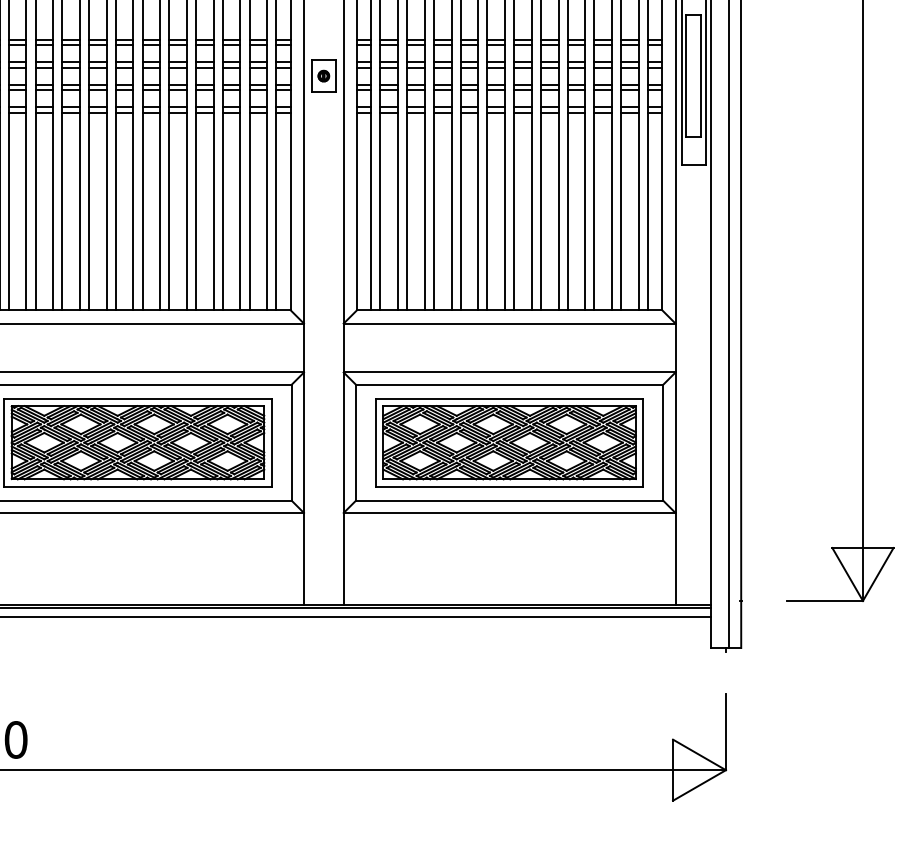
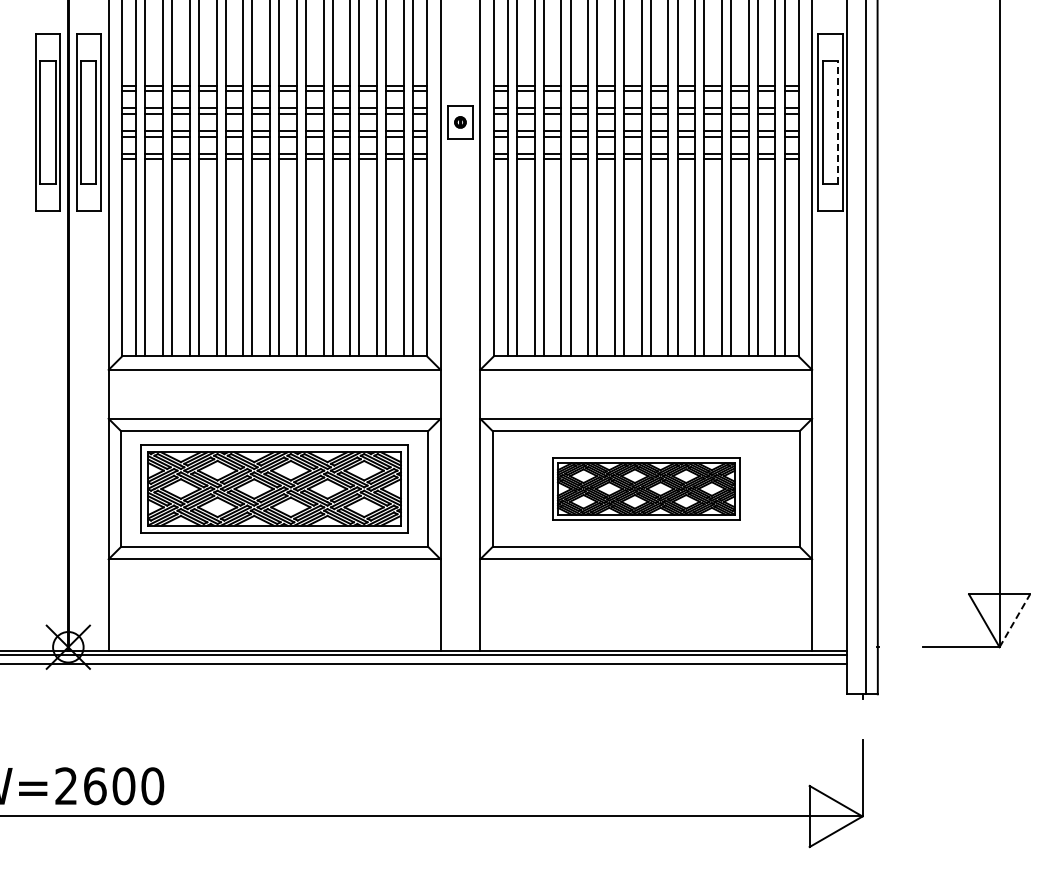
line: (701, 75) -> (838, 121), solid -> dashed
part: (509, 442) -> (646, 488), size x0.7
line: (877, 574) -> (1014, 620), solid -> dashed

